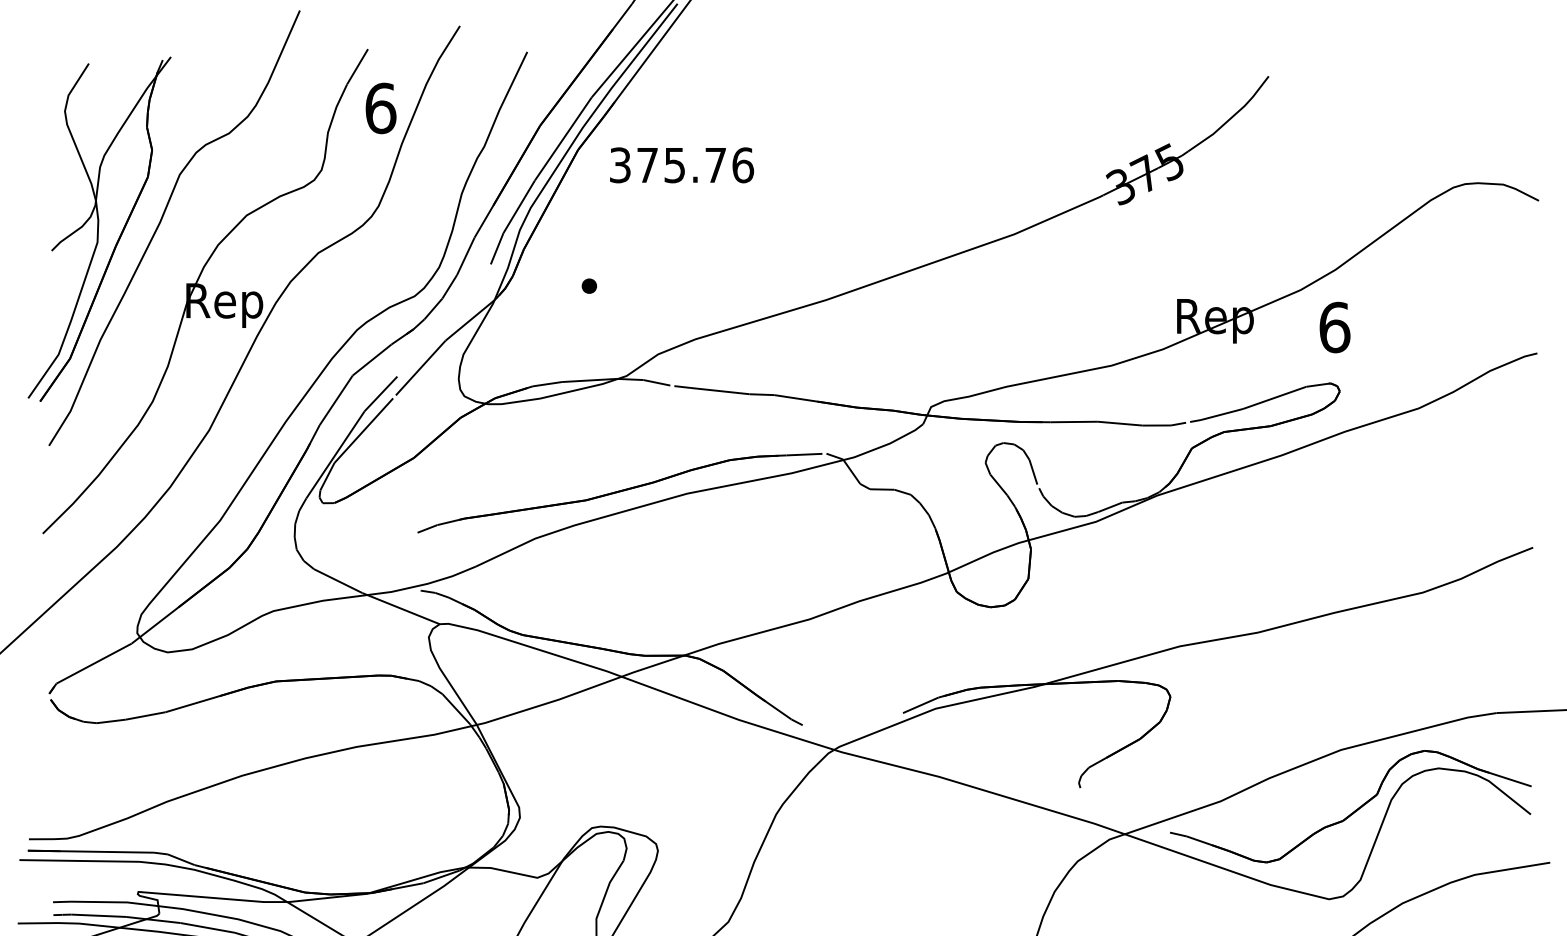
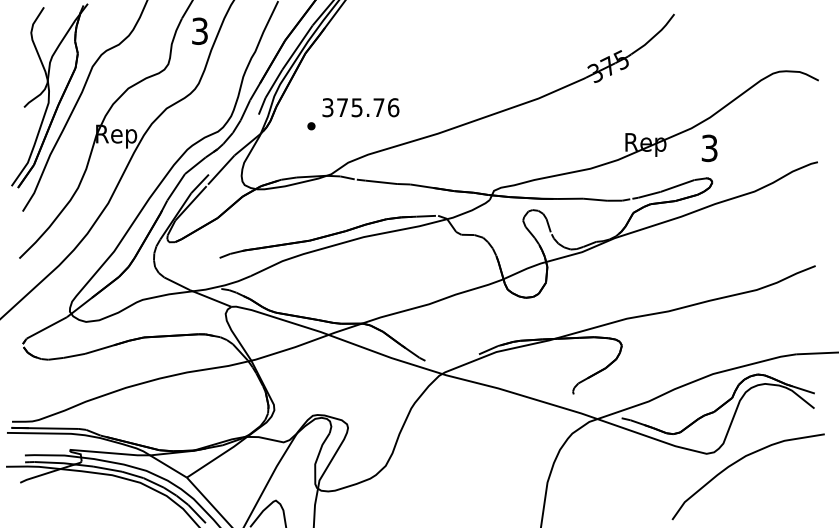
text: (381, 106) -> (200, 30), 6 -> 3
text: (681, 164) -> (360, 107), moved
text: (1334, 327) -> (709, 148), 6 -> 3

